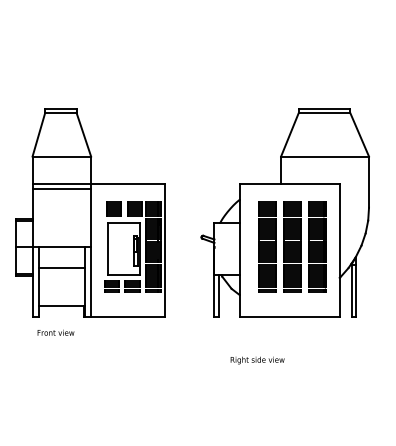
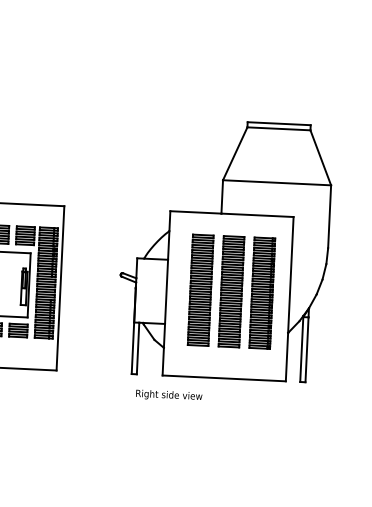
part: (284, 212) -> (223, 249), moved
text: (257, 360) -> (169, 395), moved

